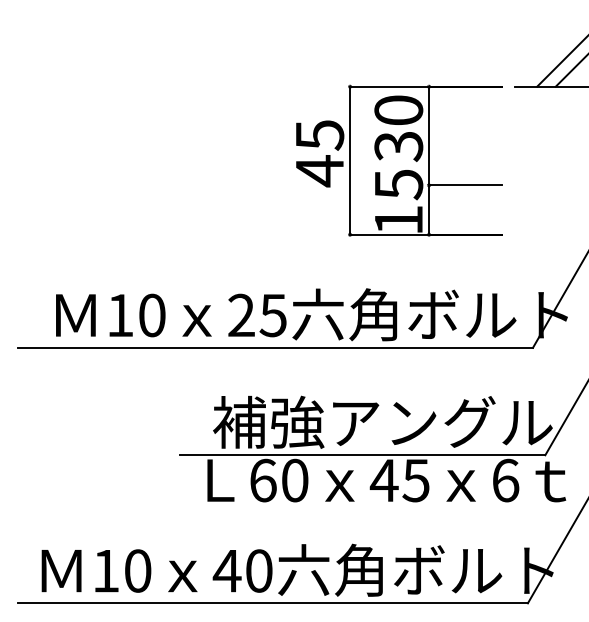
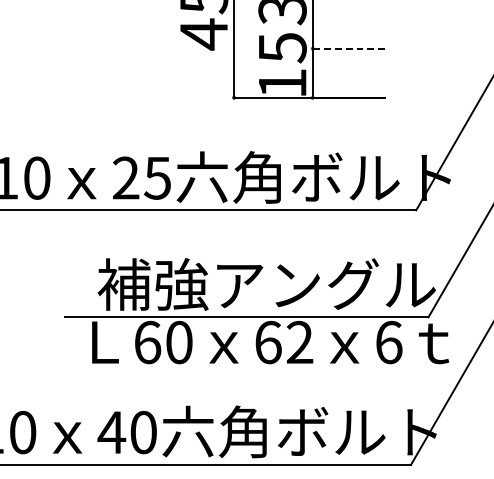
line: (465, 185) -> (349, 48), solid -> dashed
text: (399, 480) -> (283, 342), 45 -> 62

